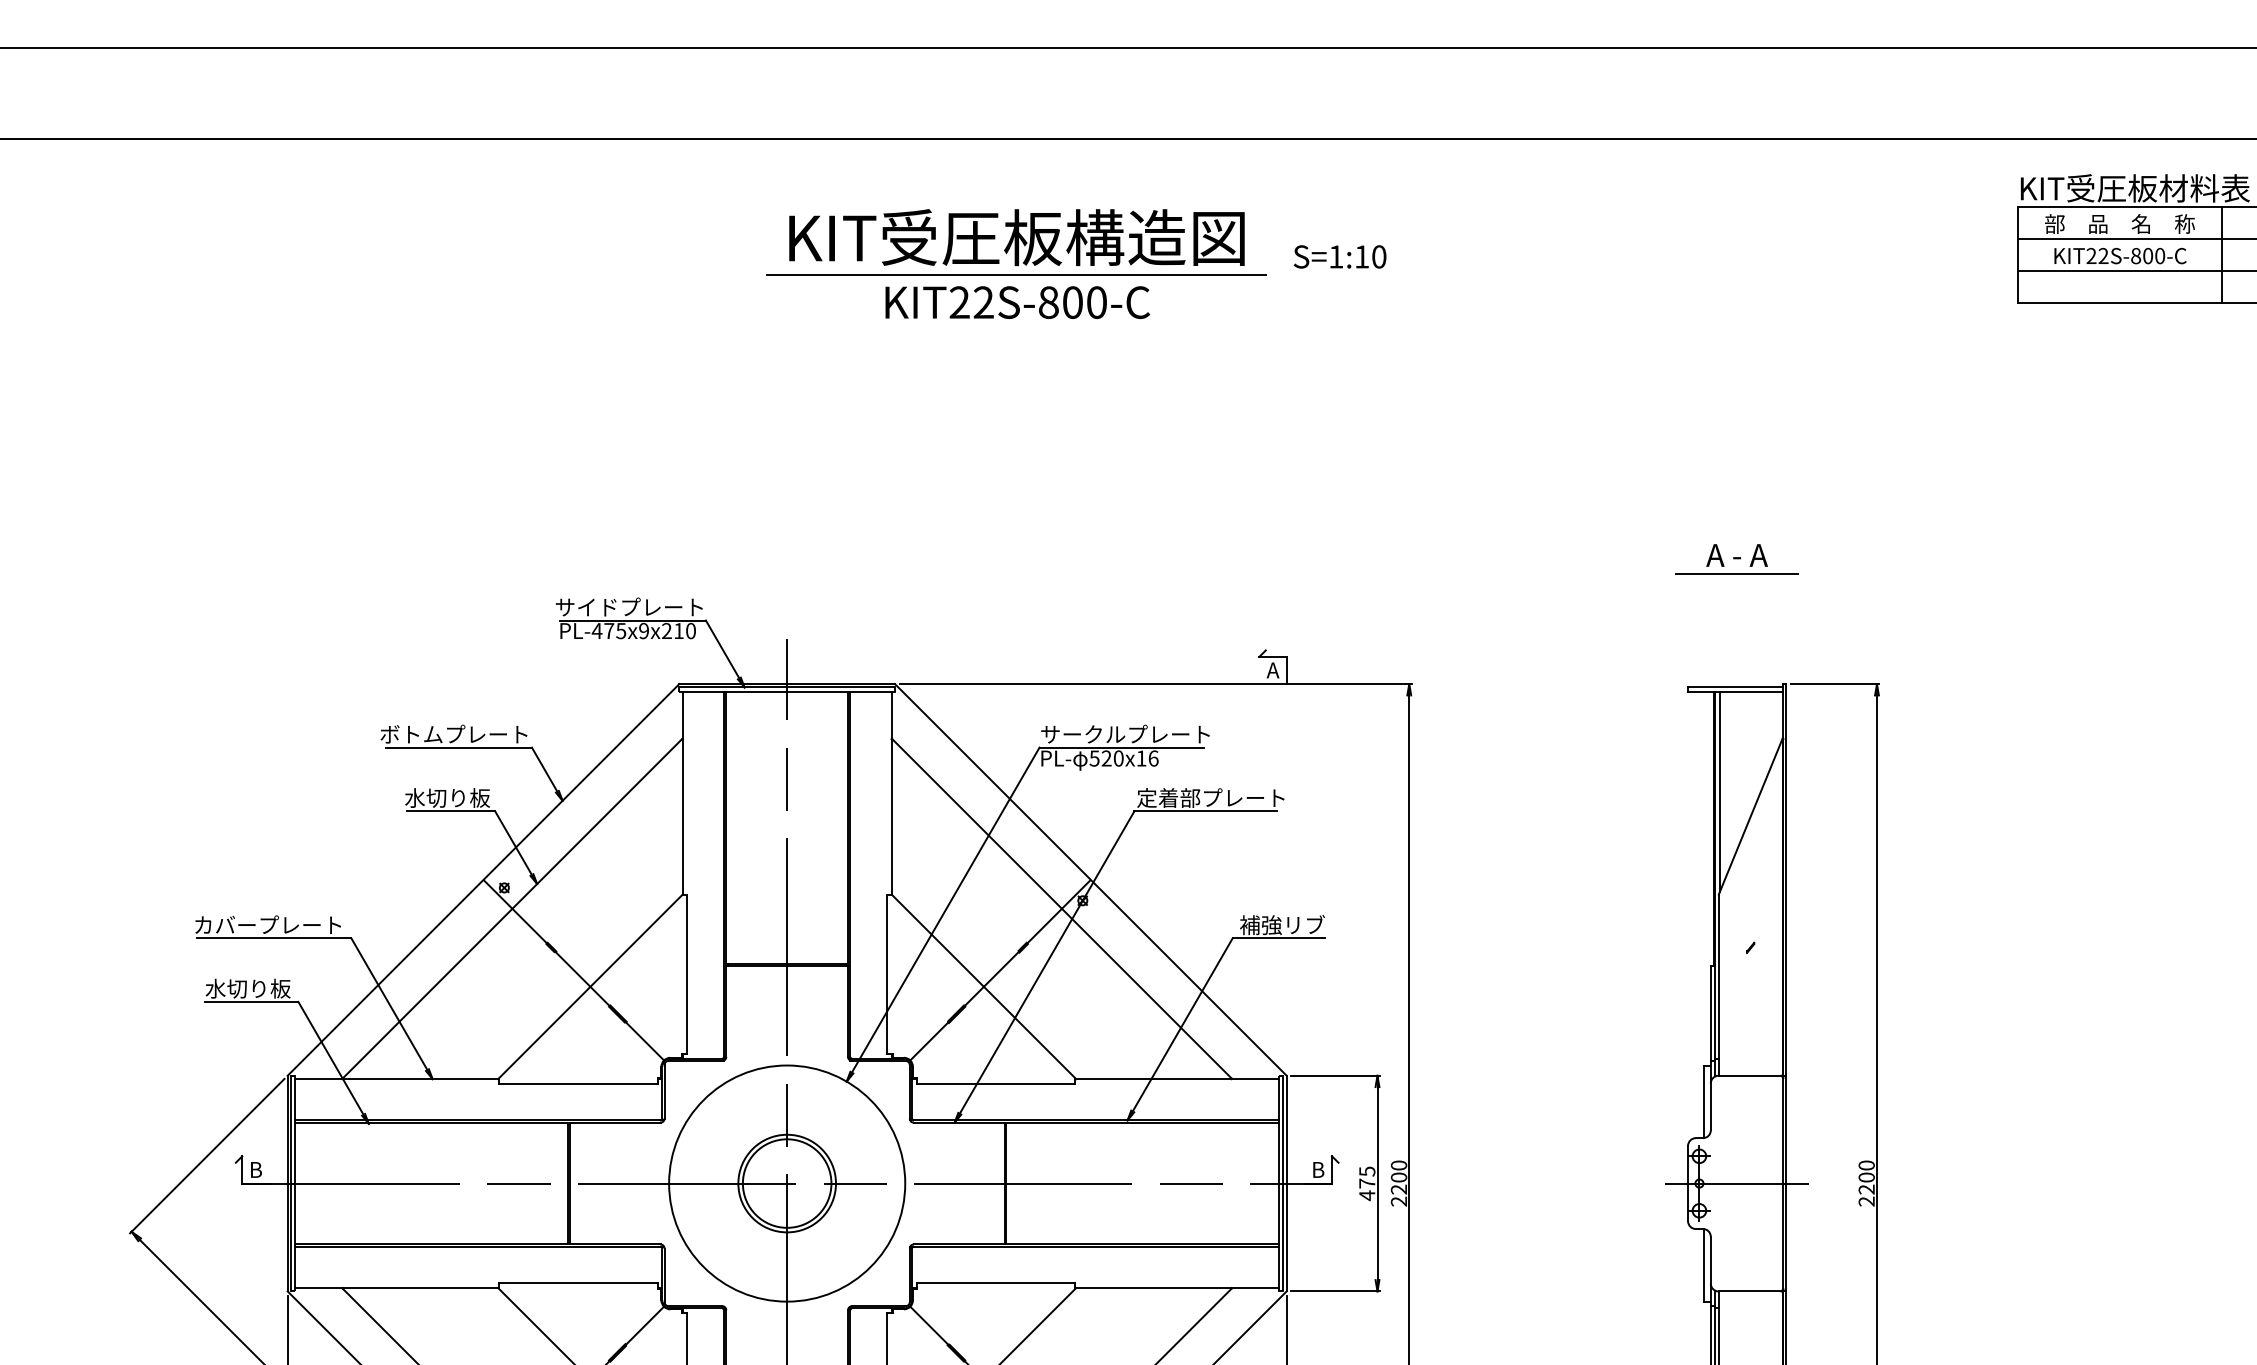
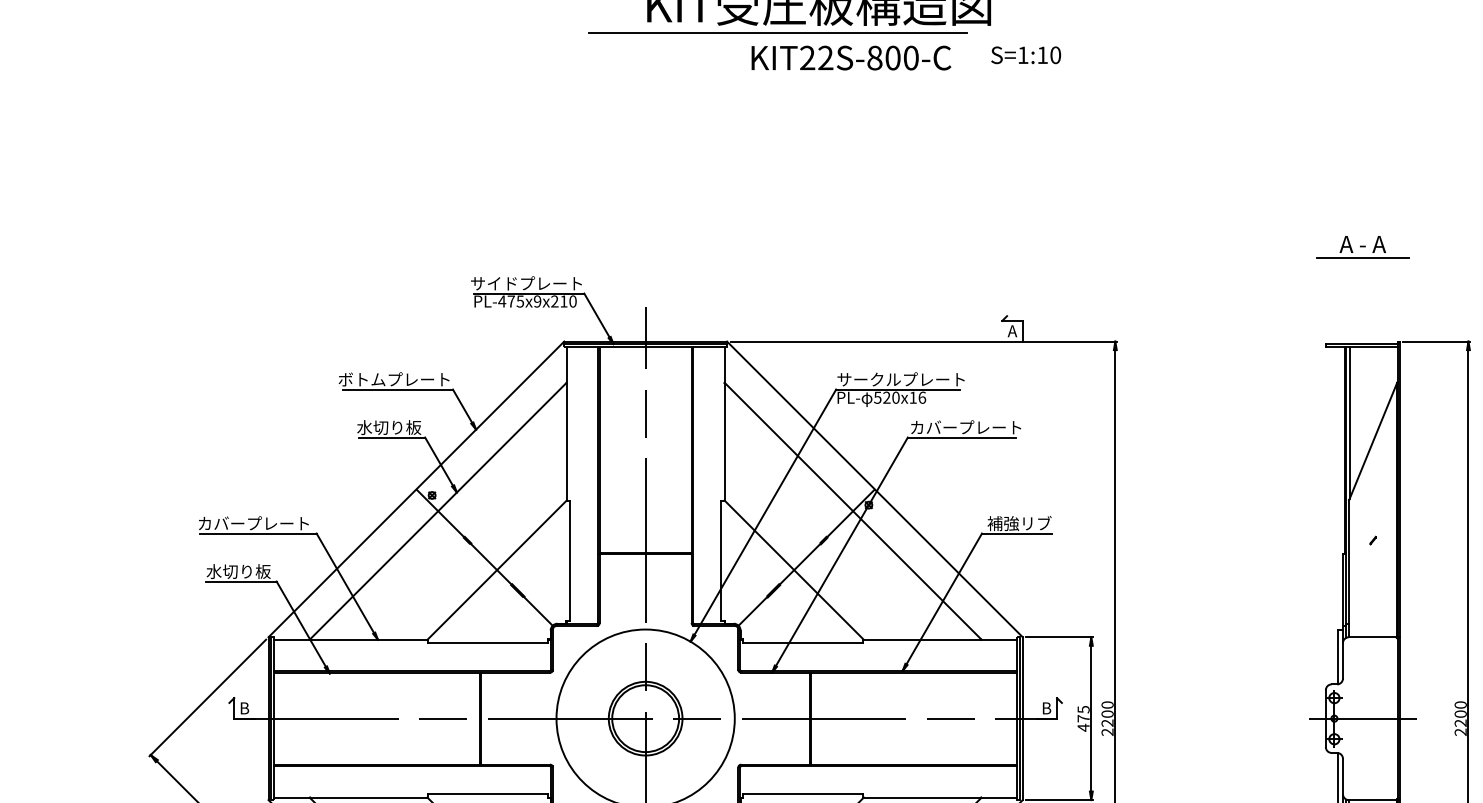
text: (1339, 256) -> (1025, 54), moved
line: (1016, 274) -> (778, 32), moved
text: (1017, 302) -> (851, 57), moved
text: (1168, 797) -> (933, 427), 定着部プレート -> カバープレート

